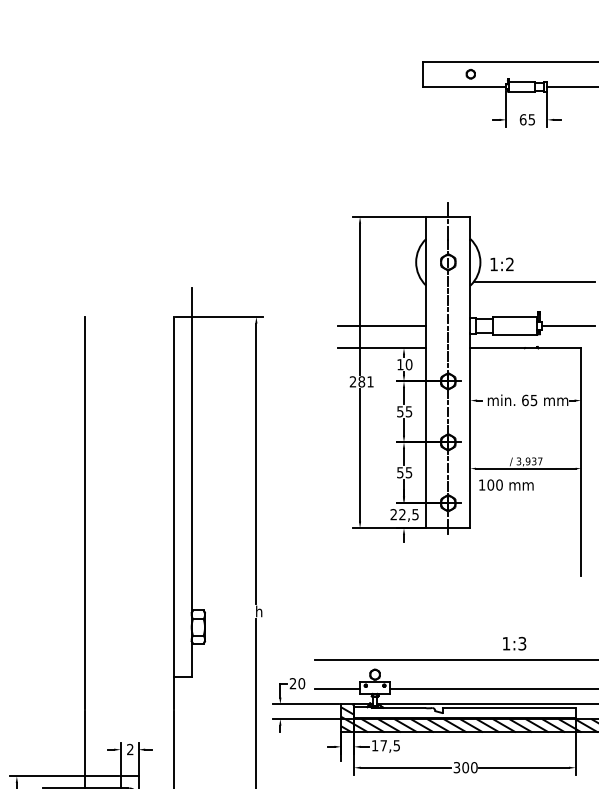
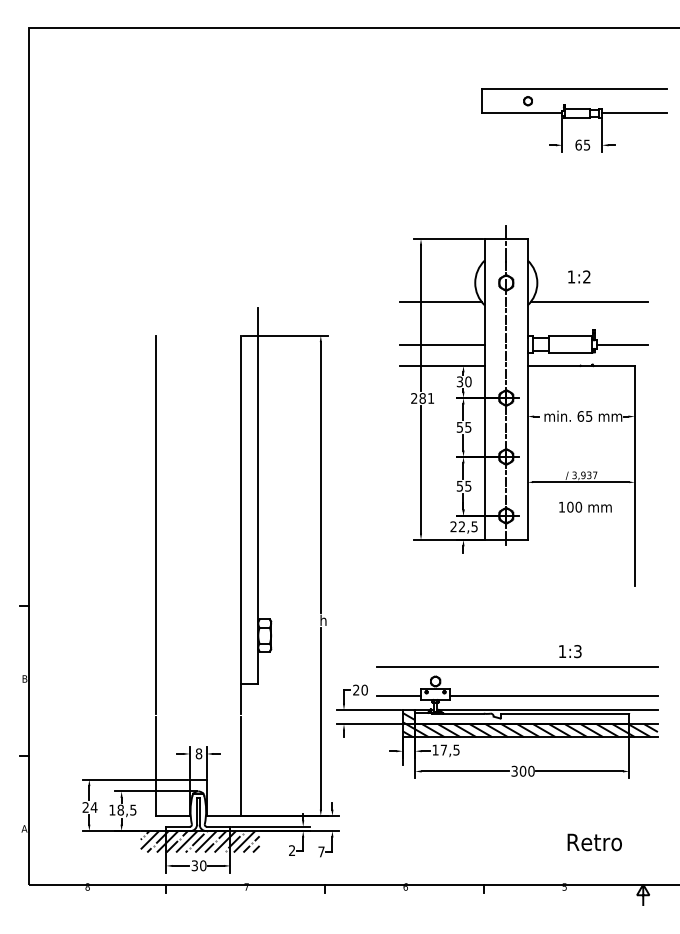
text: (502, 263) -> (579, 276), moved
line: (380, 281) -> (440, 301), added
text: (399, 364) -> (459, 381), 10 -> 30
text: (506, 484) -> (585, 506), moved
text: (129, 749) -> (198, 753), 2 -> 8

